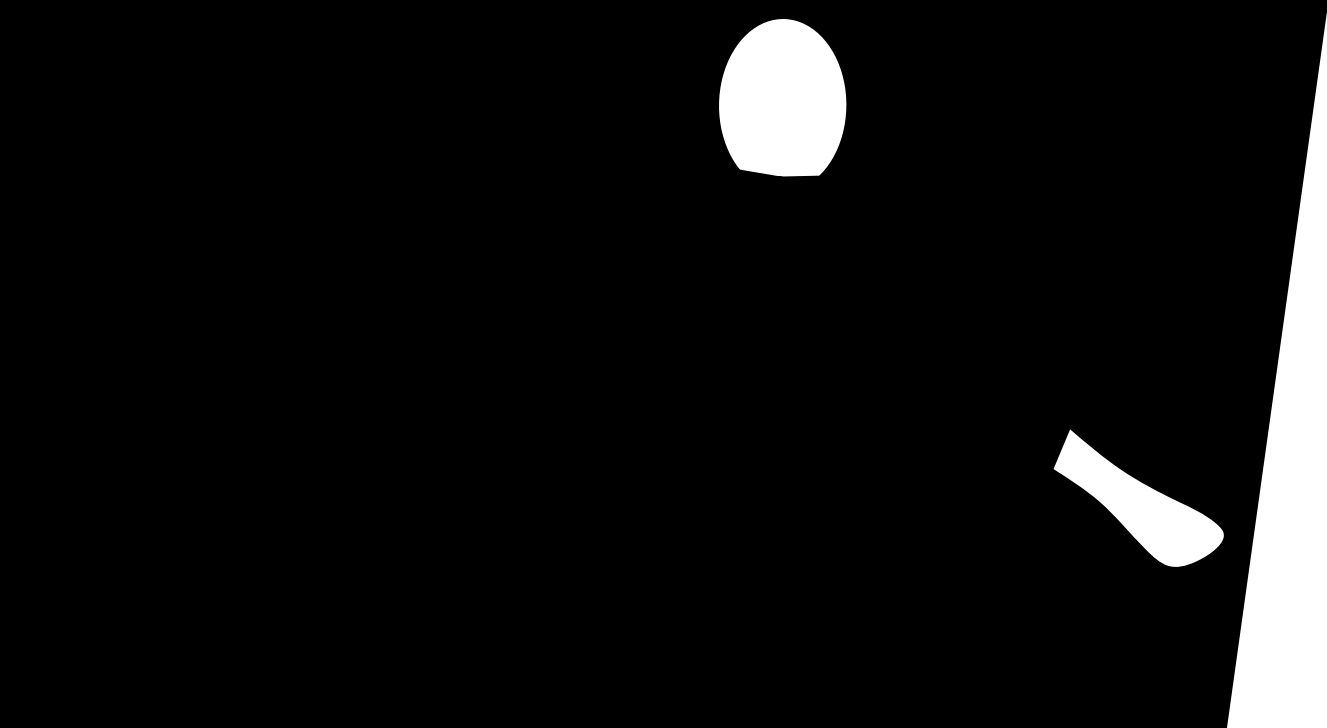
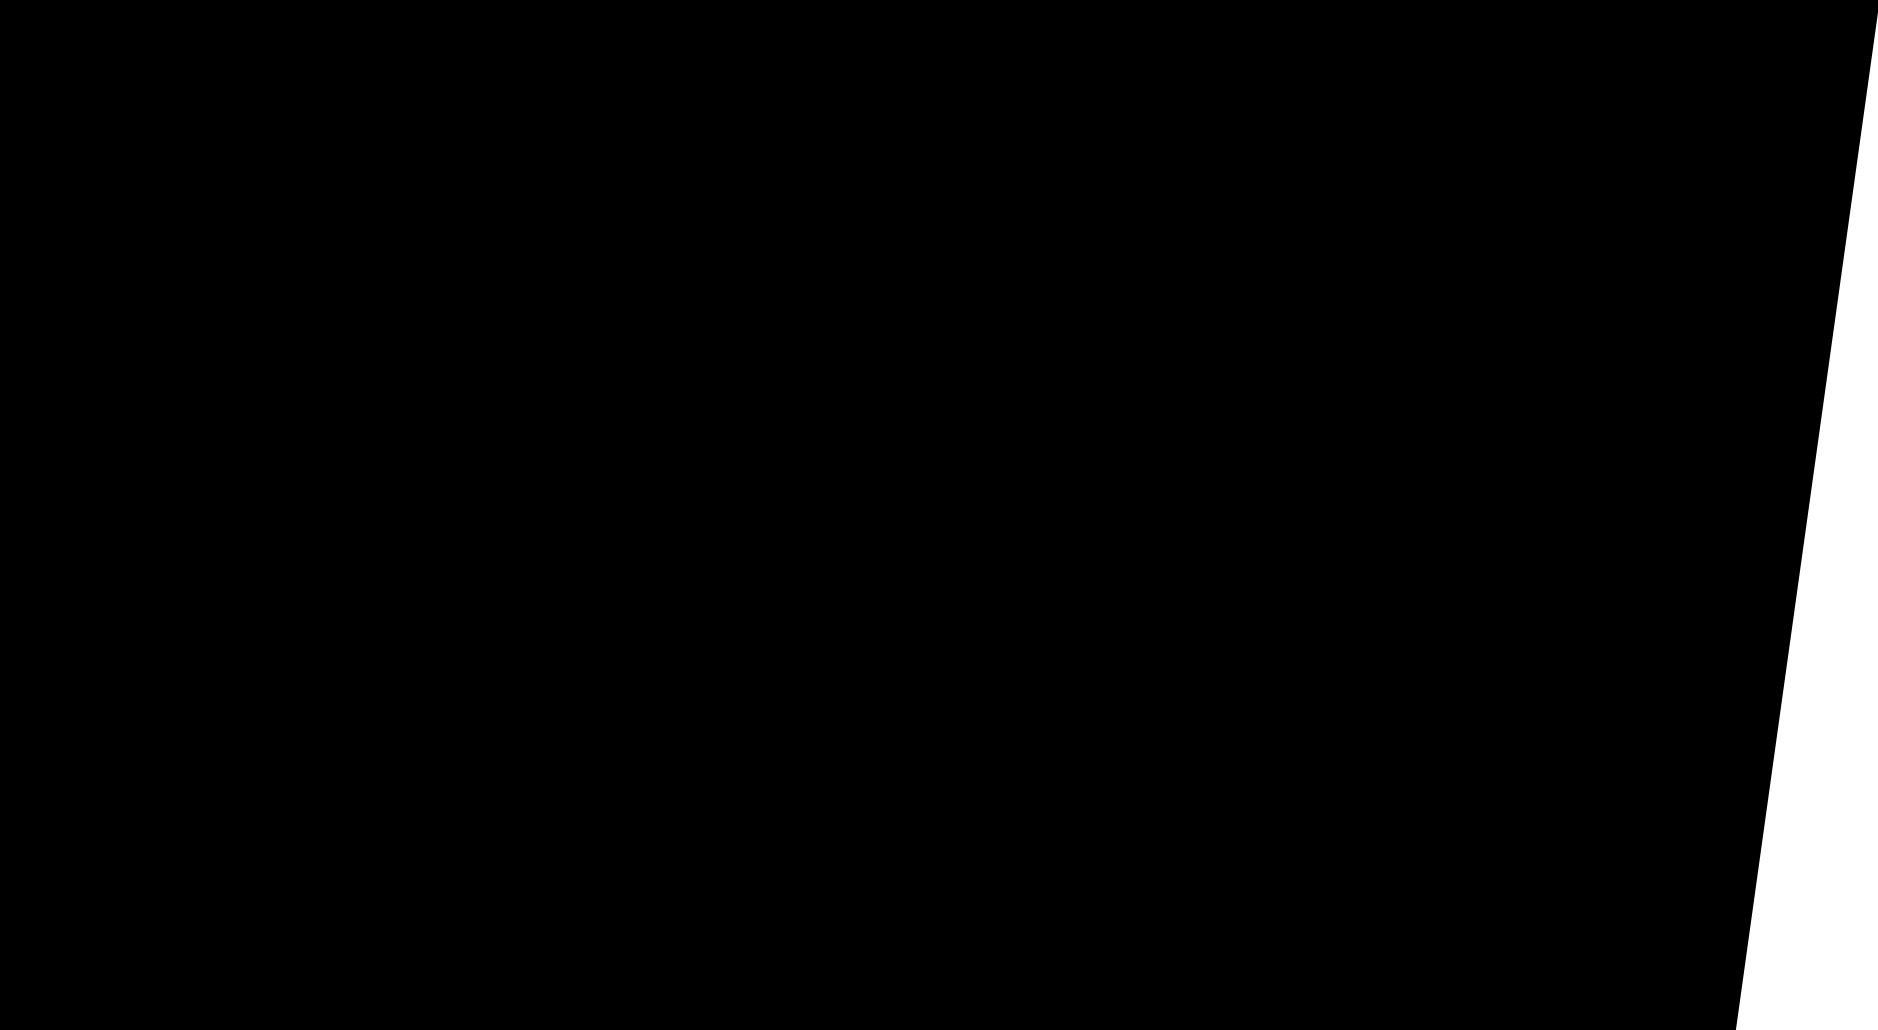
fill: (782, 185) -> (1107, 262), added
fill: (1138, 497) -> (1611, 703), added

